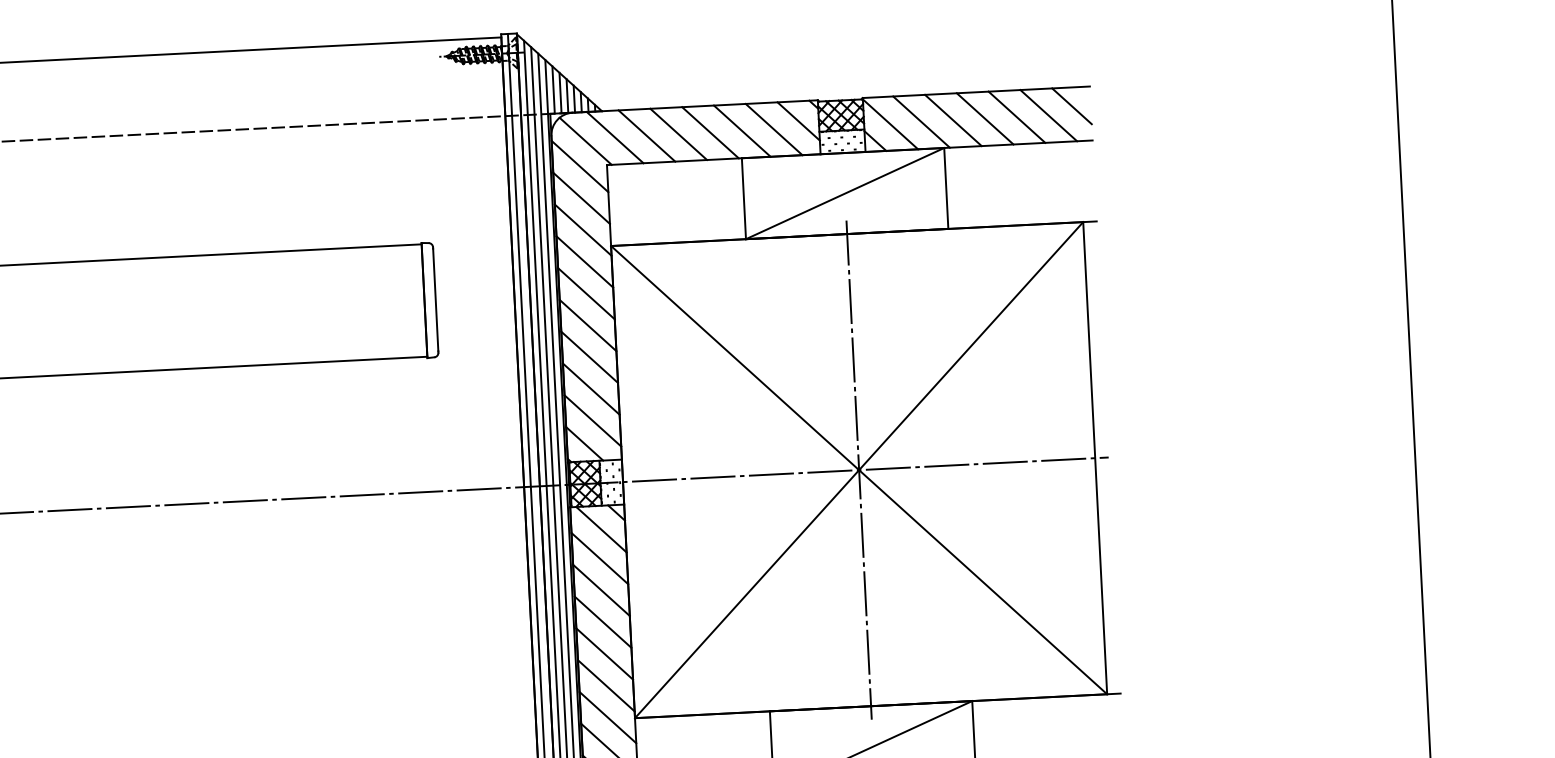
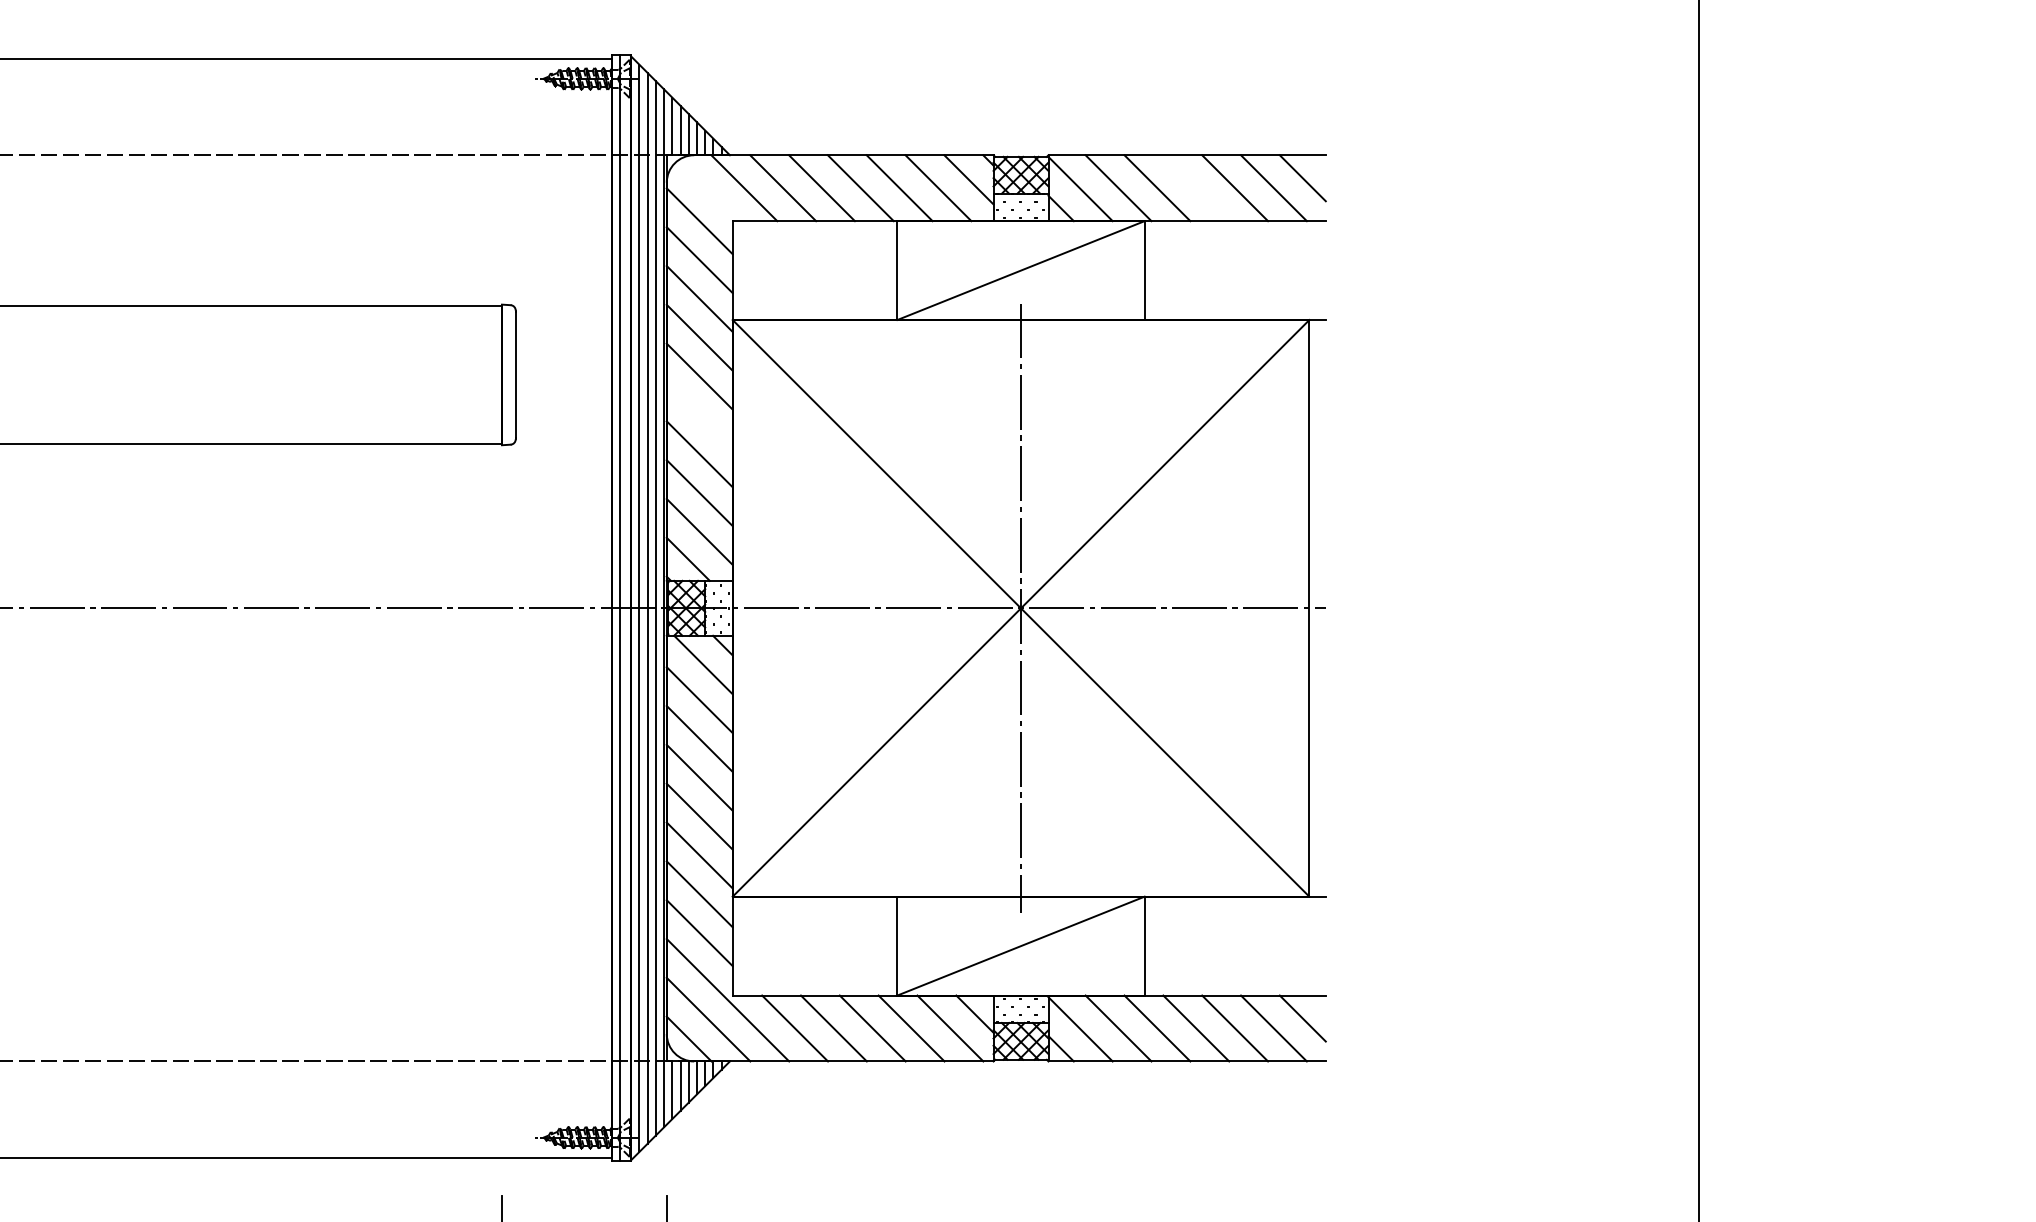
line: (985, 119) -> (1196, 188), removed
line: (585, 141) -> (707, 190), removed
line: (587, 325) -> (699, 415), removed

